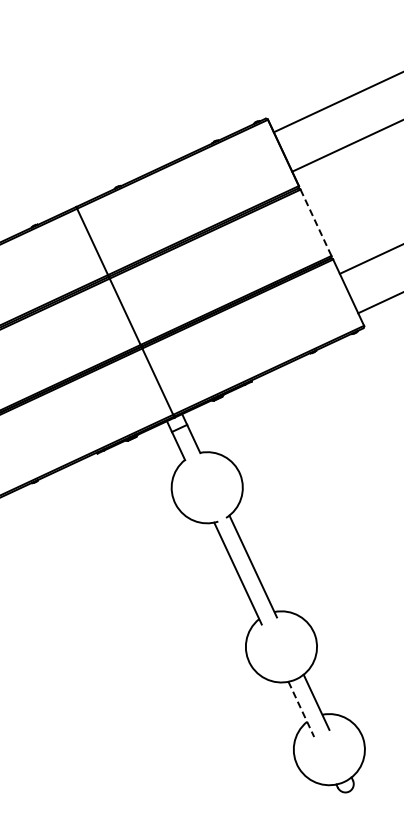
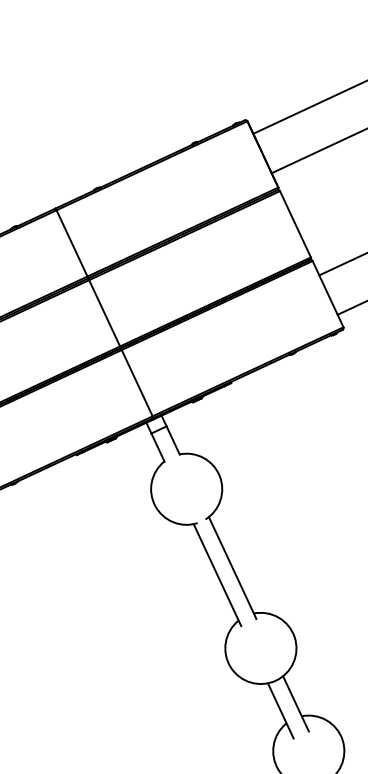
line: (316, 222) -> (295, 224), dashed -> solid
line: (301, 709) -> (280, 711), dashed -> solid

